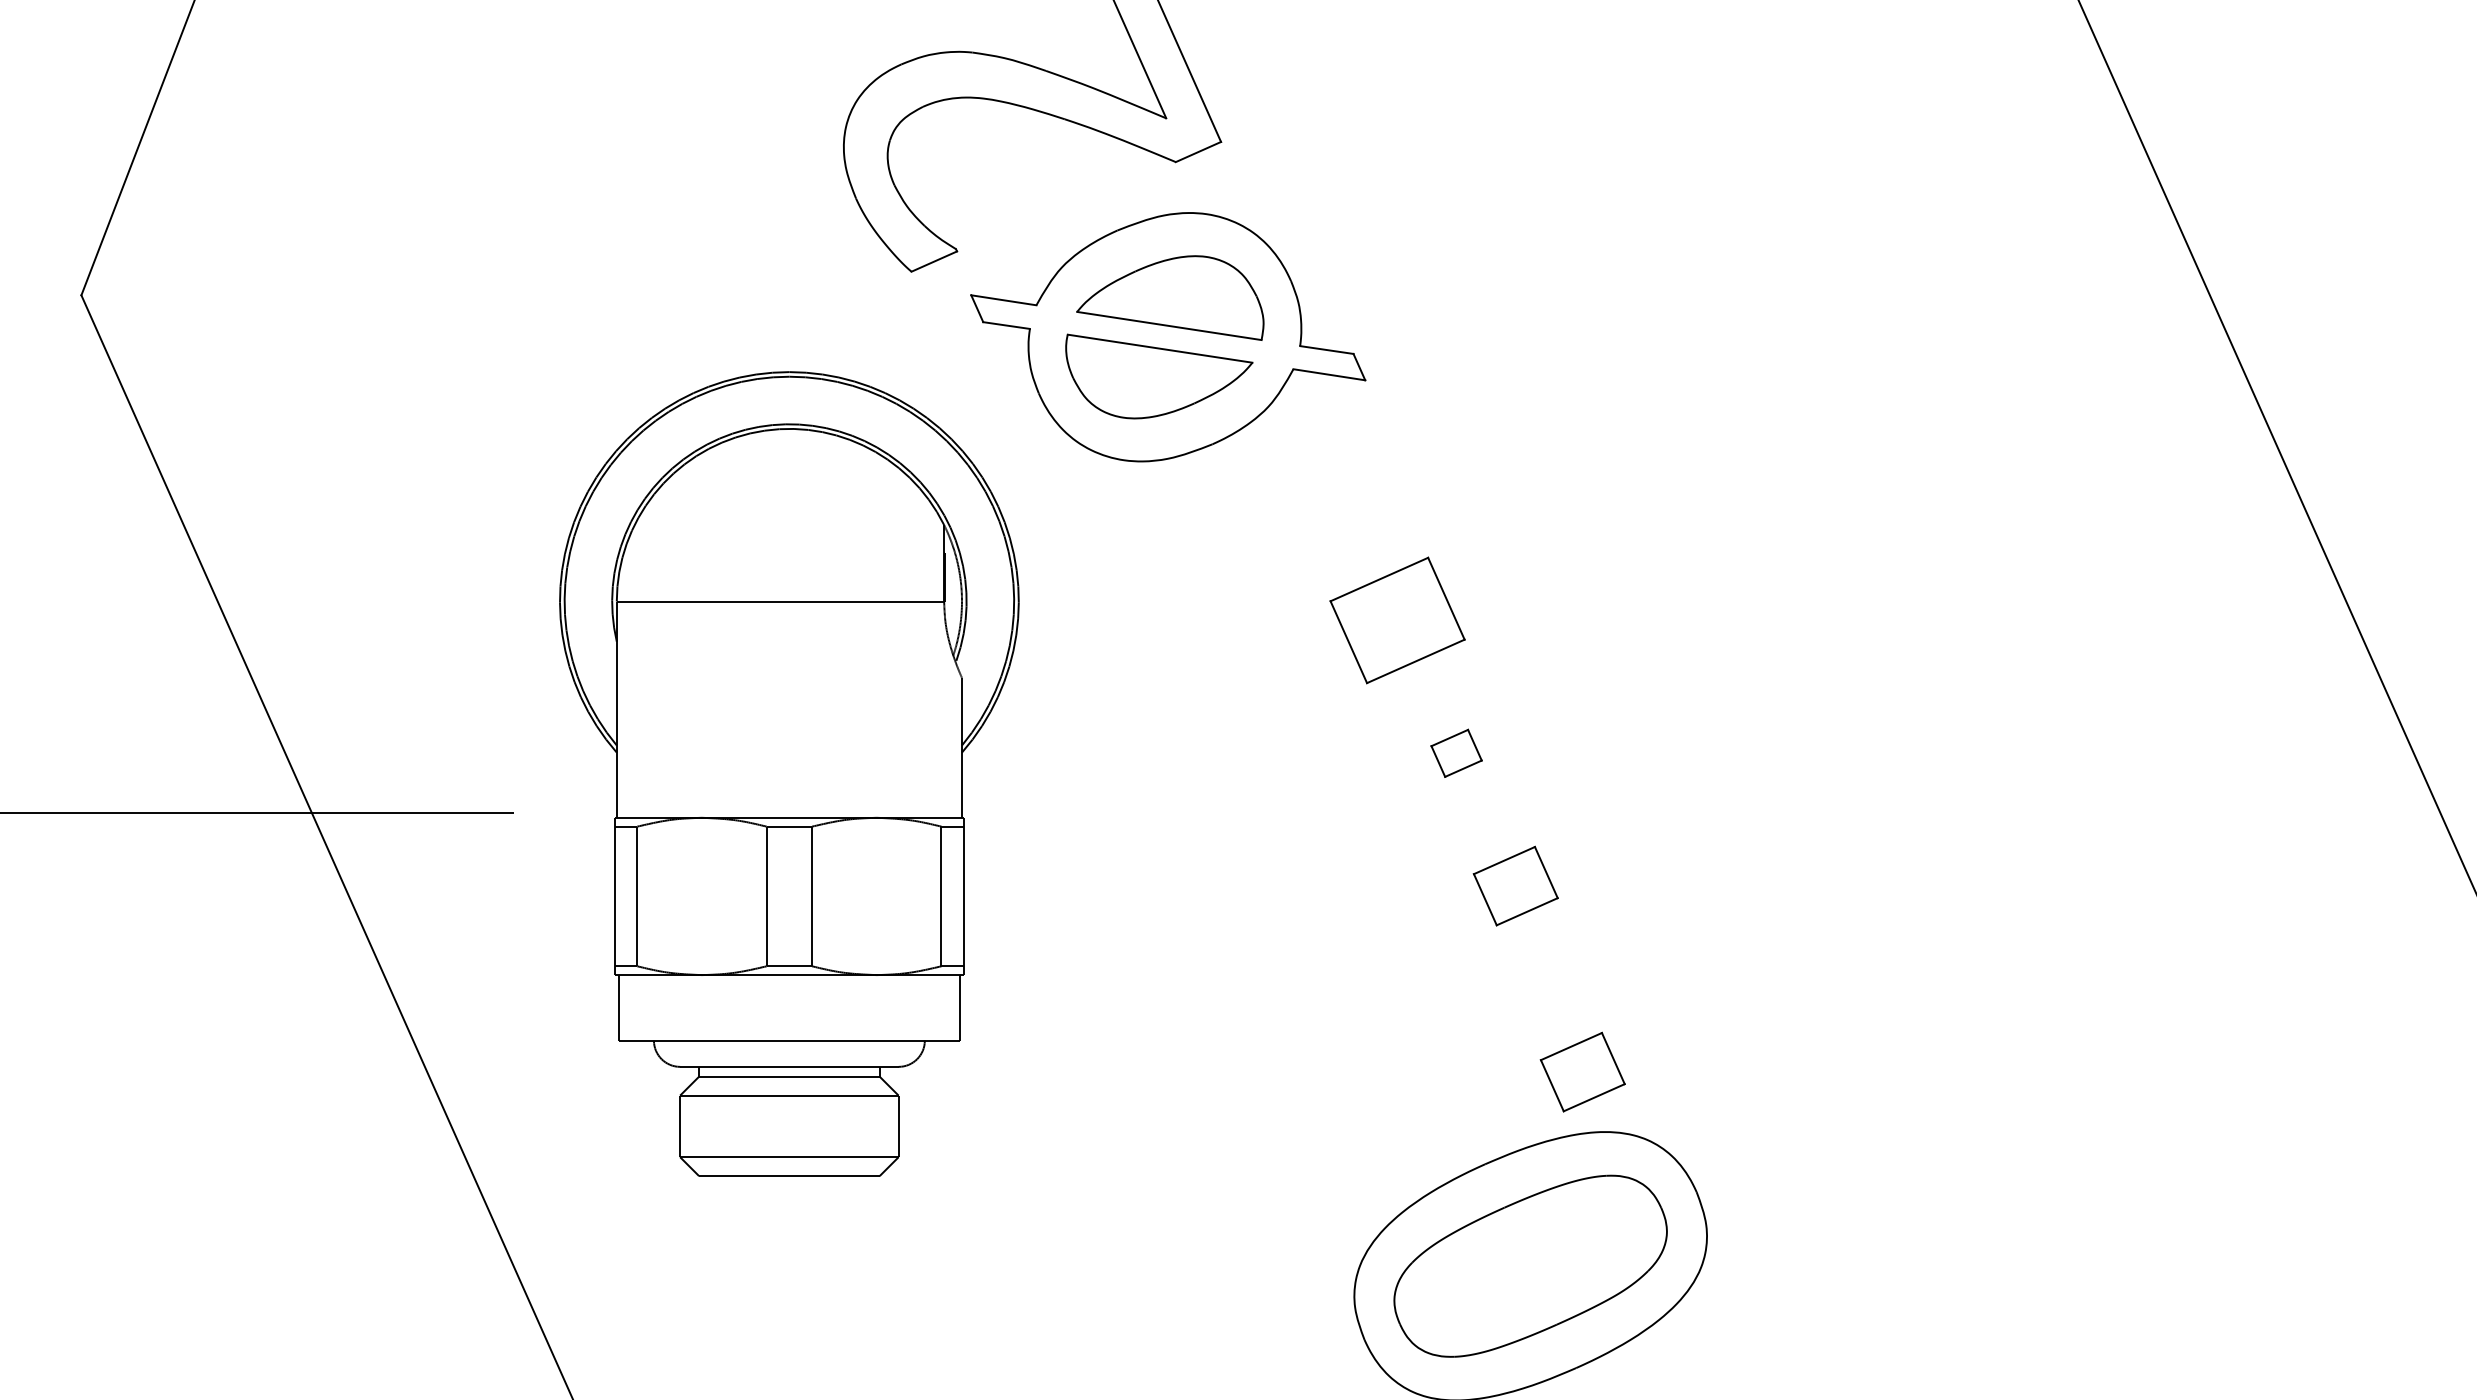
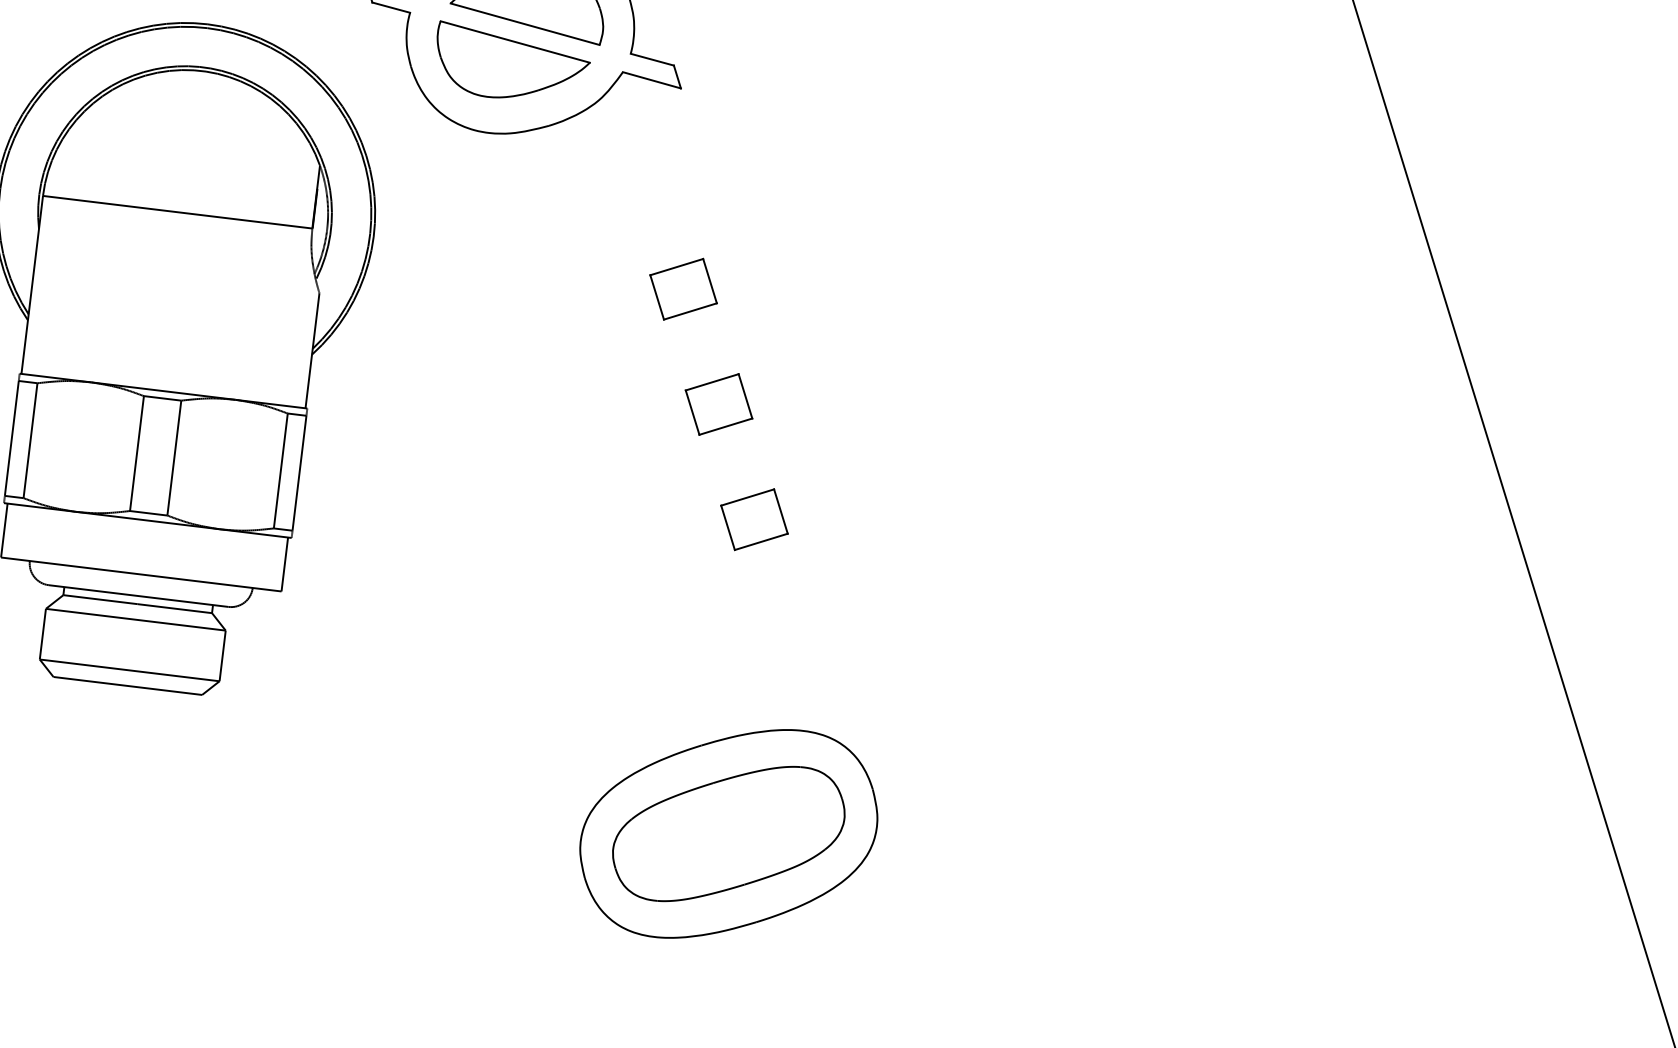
part: (1397, 620) -> (683, 289), size x0.62
part: (1456, 753) -> (718, 404), size x1.67
part: (1582, 1071) -> (790, 678), removed

